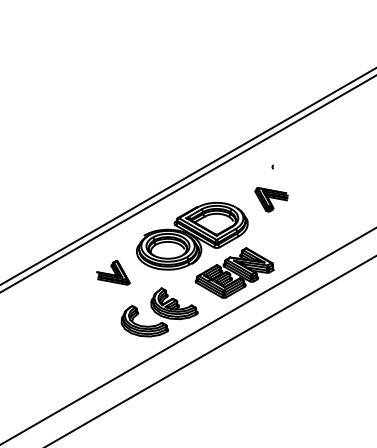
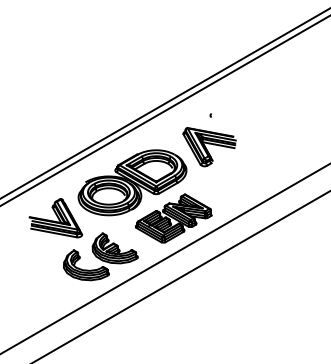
part: (271, 199) -> (209, 147), size x1.67
part: (113, 272) -> (55, 218), size x1.67

